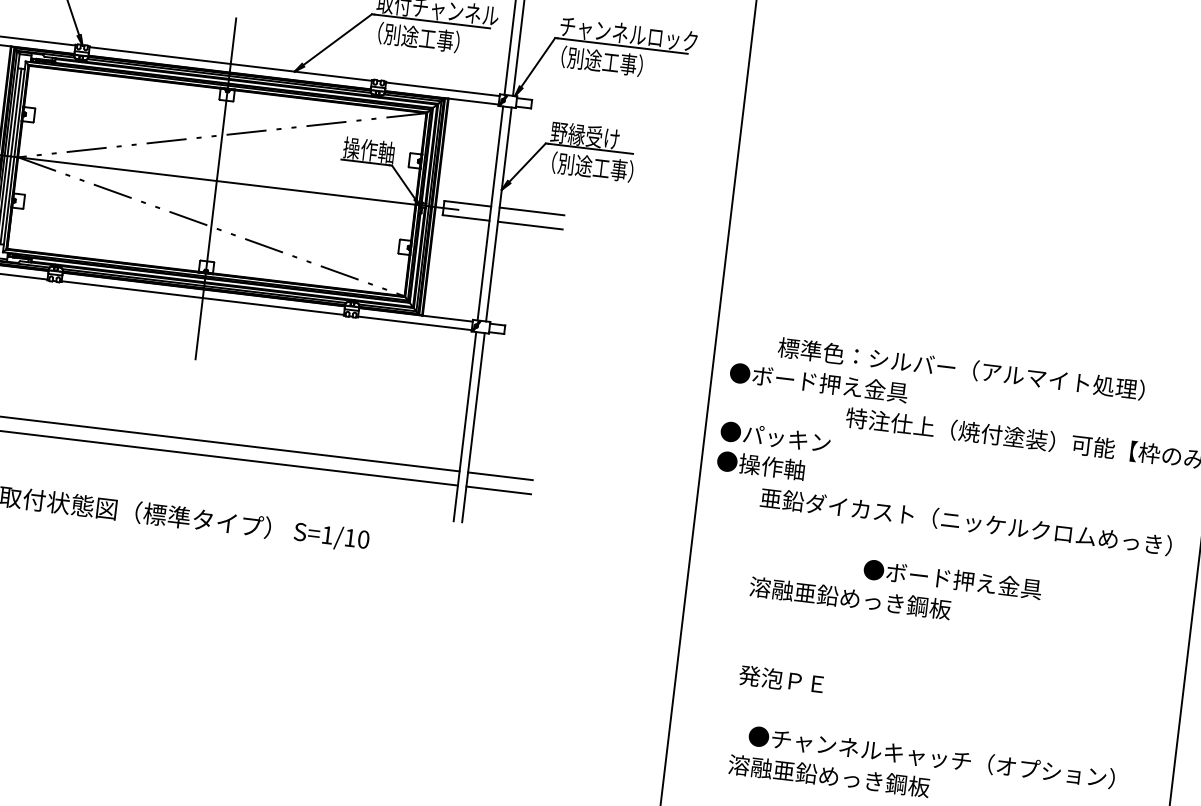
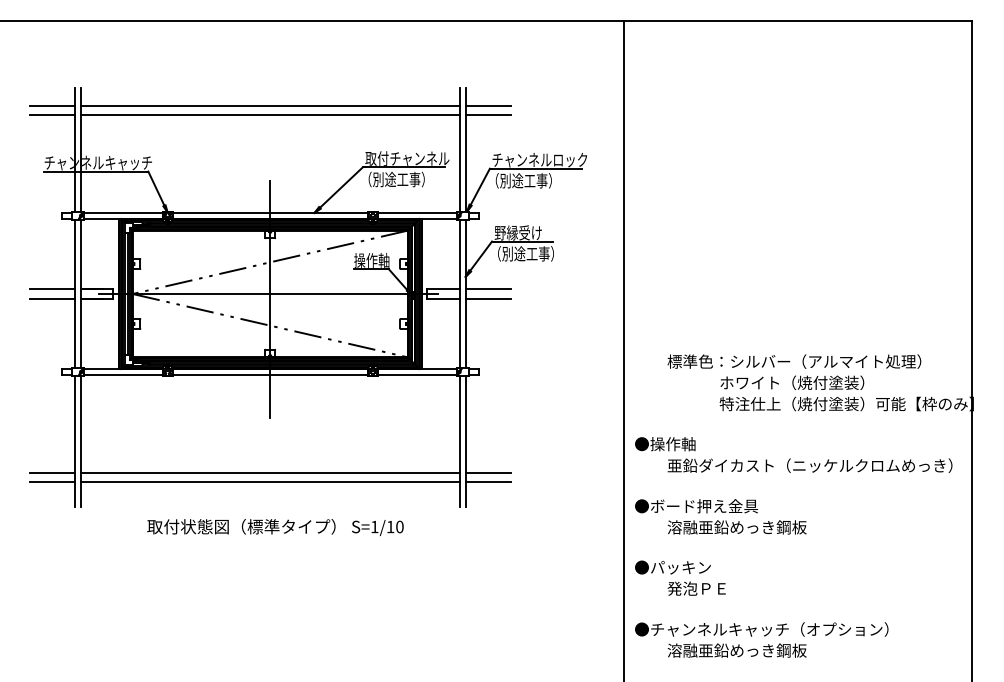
text: (894, 391) -> (750, 382), ●ボード押え金具 -> ホワイト（焼付塗装）
text: (774, 437) -> (672, 567), moved
text: (952, 579) -> (696, 506), moved
text: (931, 757) -> (761, 629), moved

